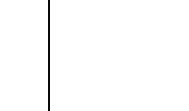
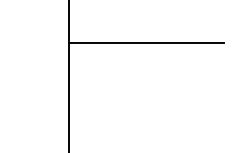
line: (111, 44) -> (146, 43), added

